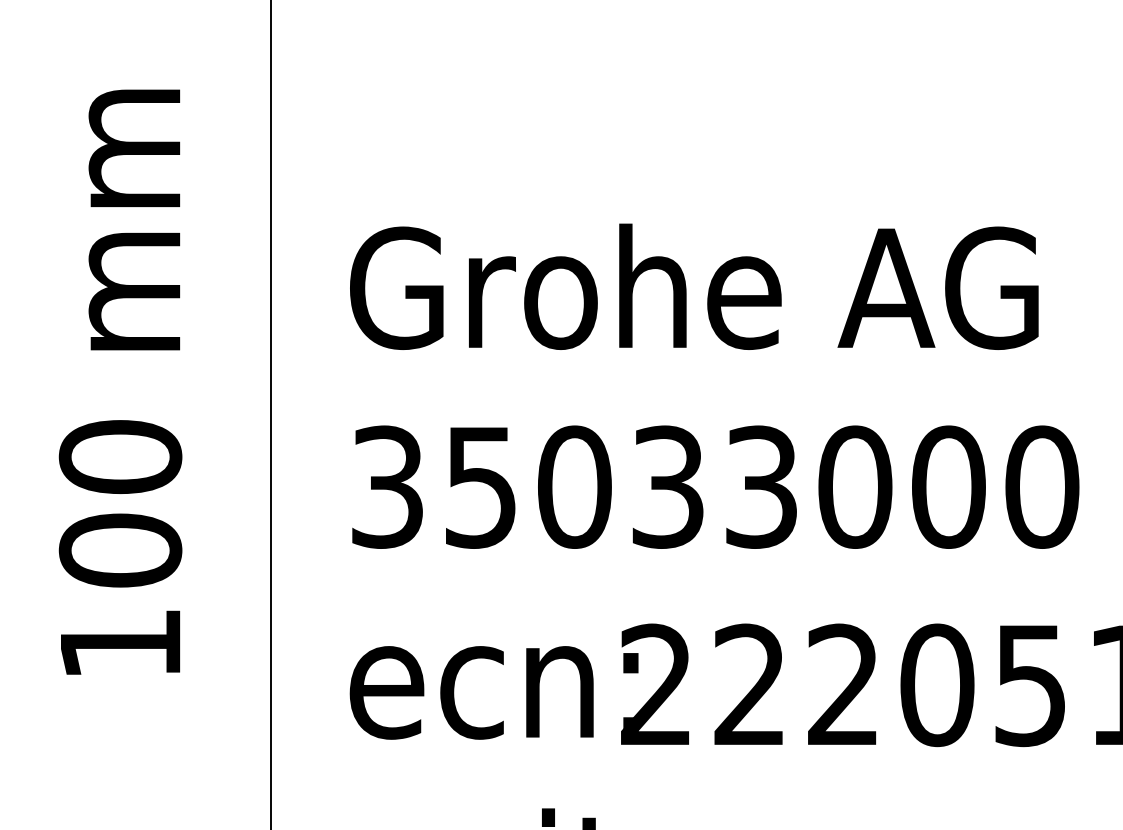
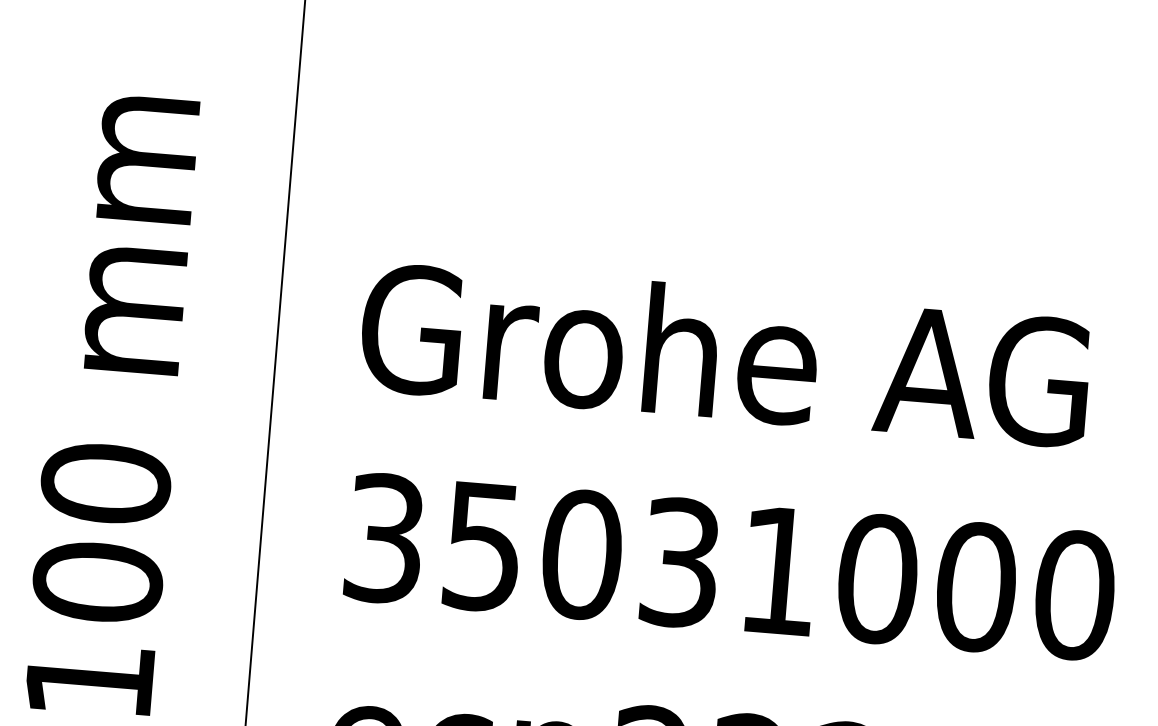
text: (761, 486) -> (778, 570), 35033000 -> 35031000

